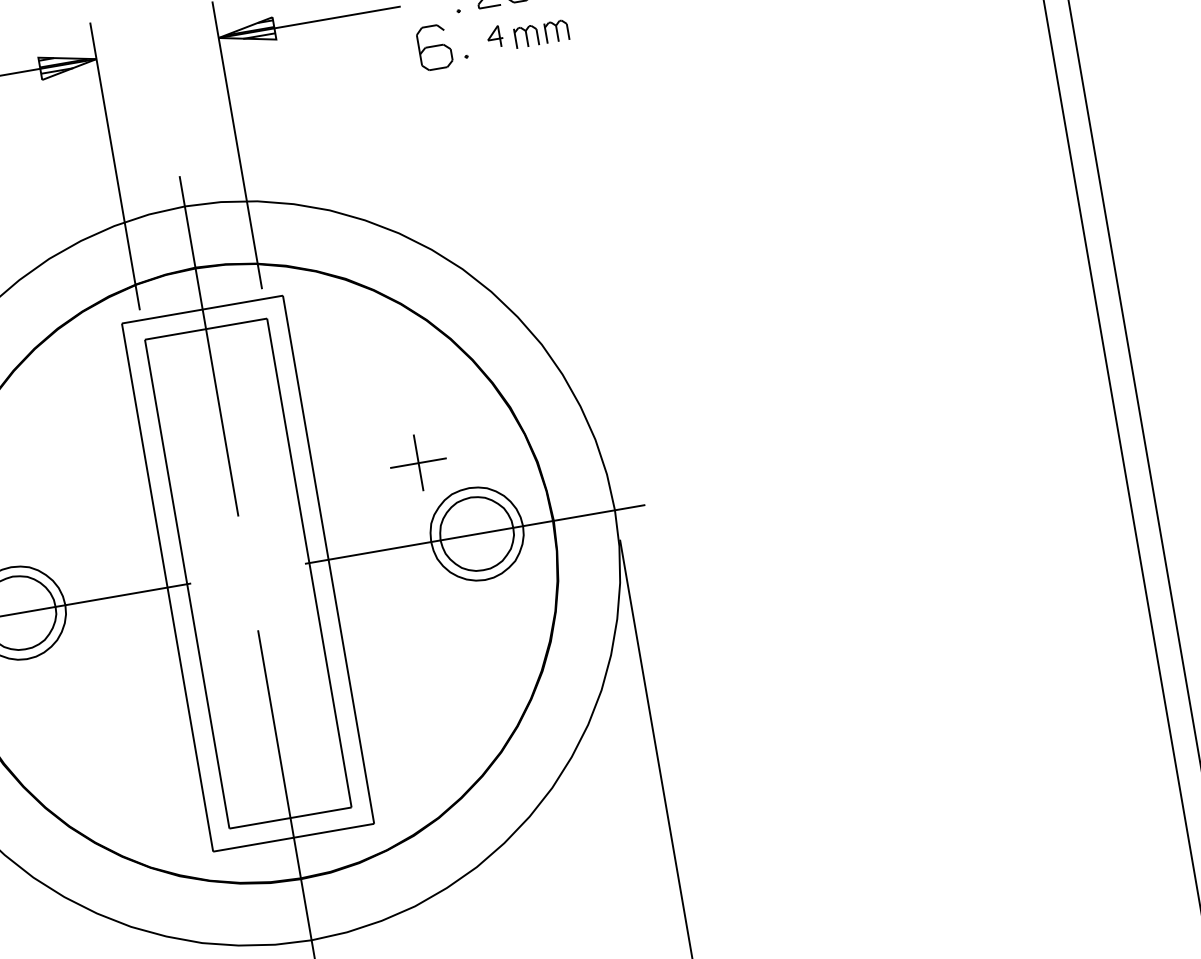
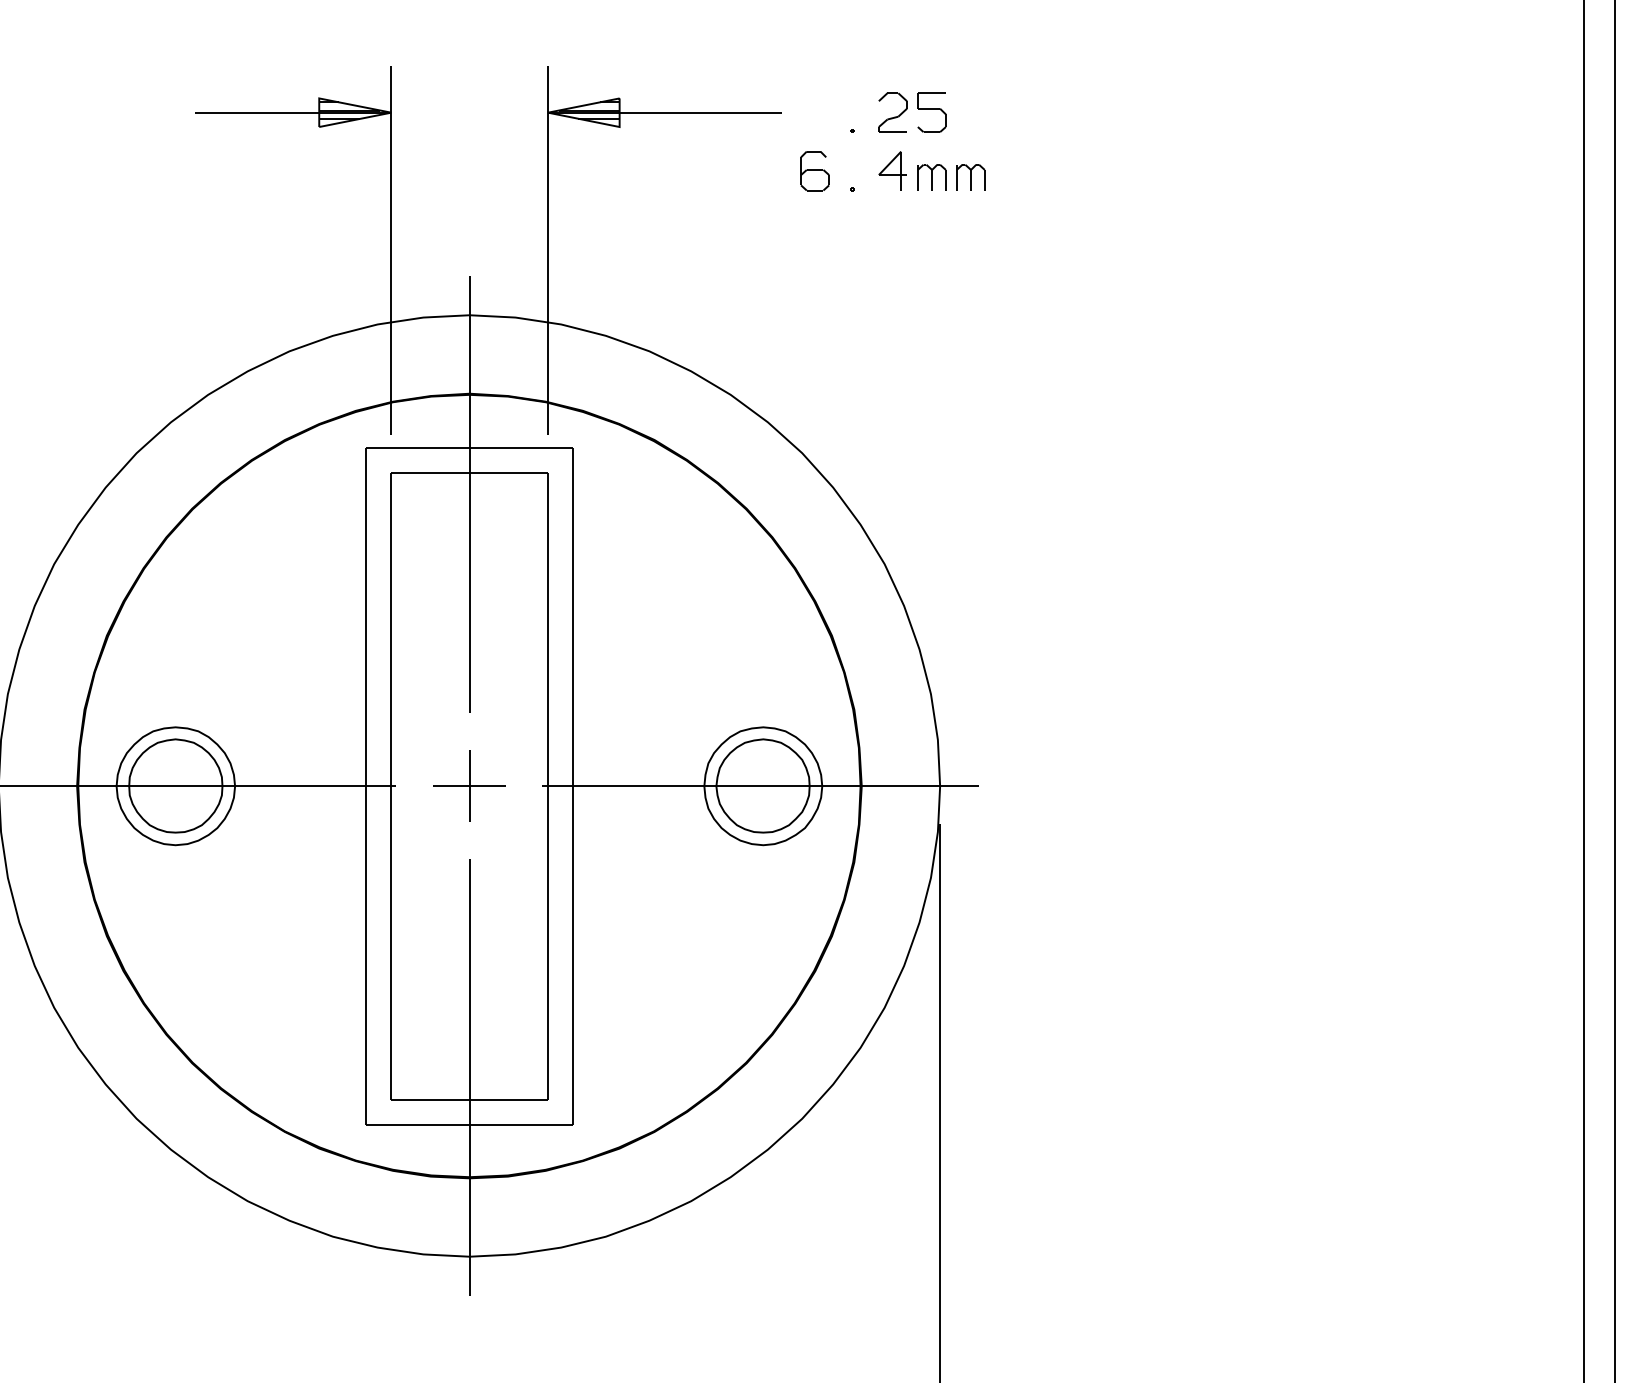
part: (494, 36) -> (892, 170), size x1.43
part: (434, 47) -> (814, 171), size x0.71
part: (418, 462) -> (469, 785), moved

